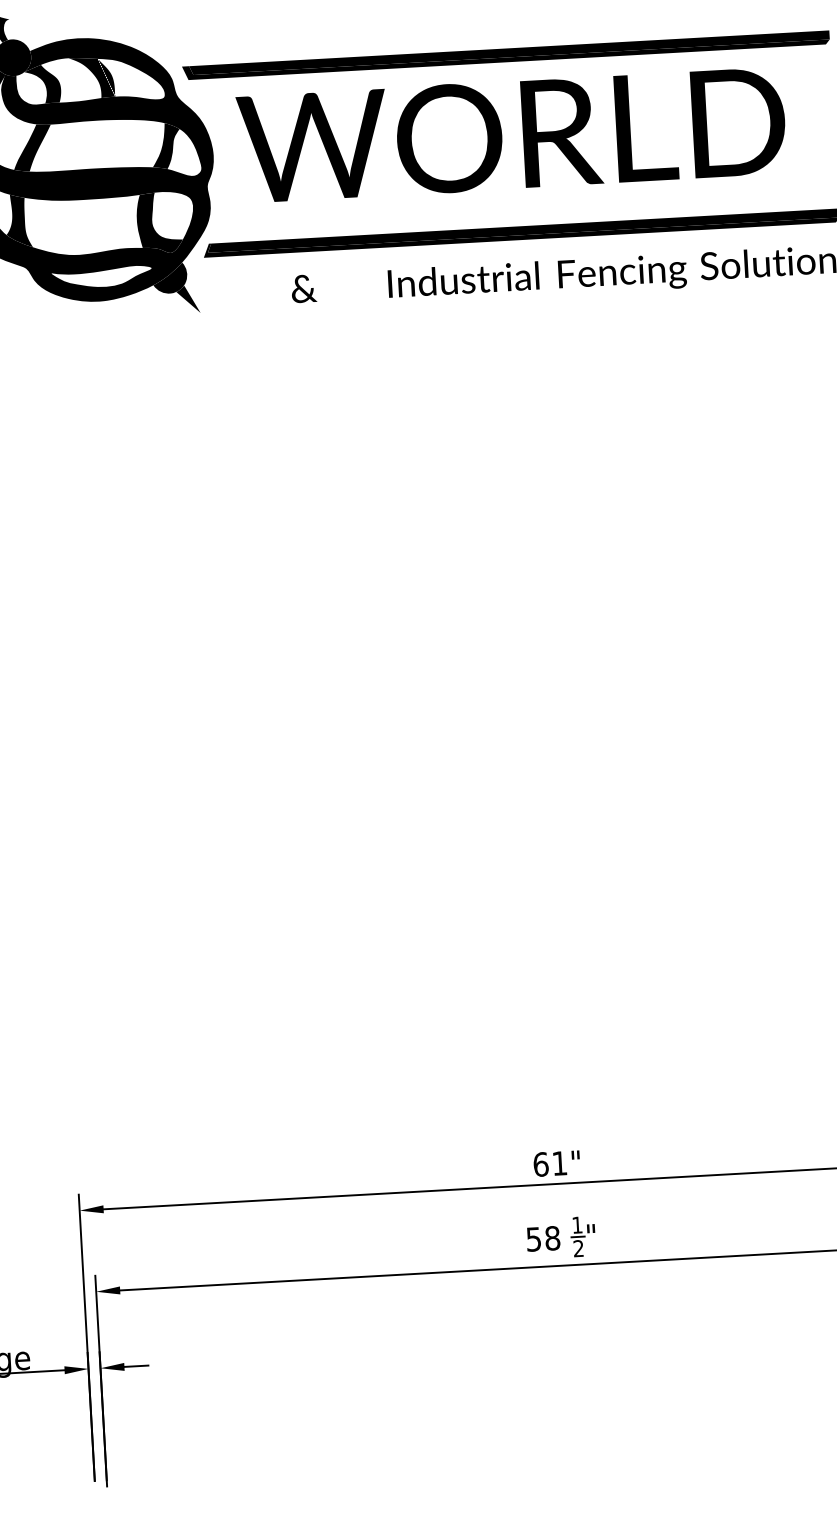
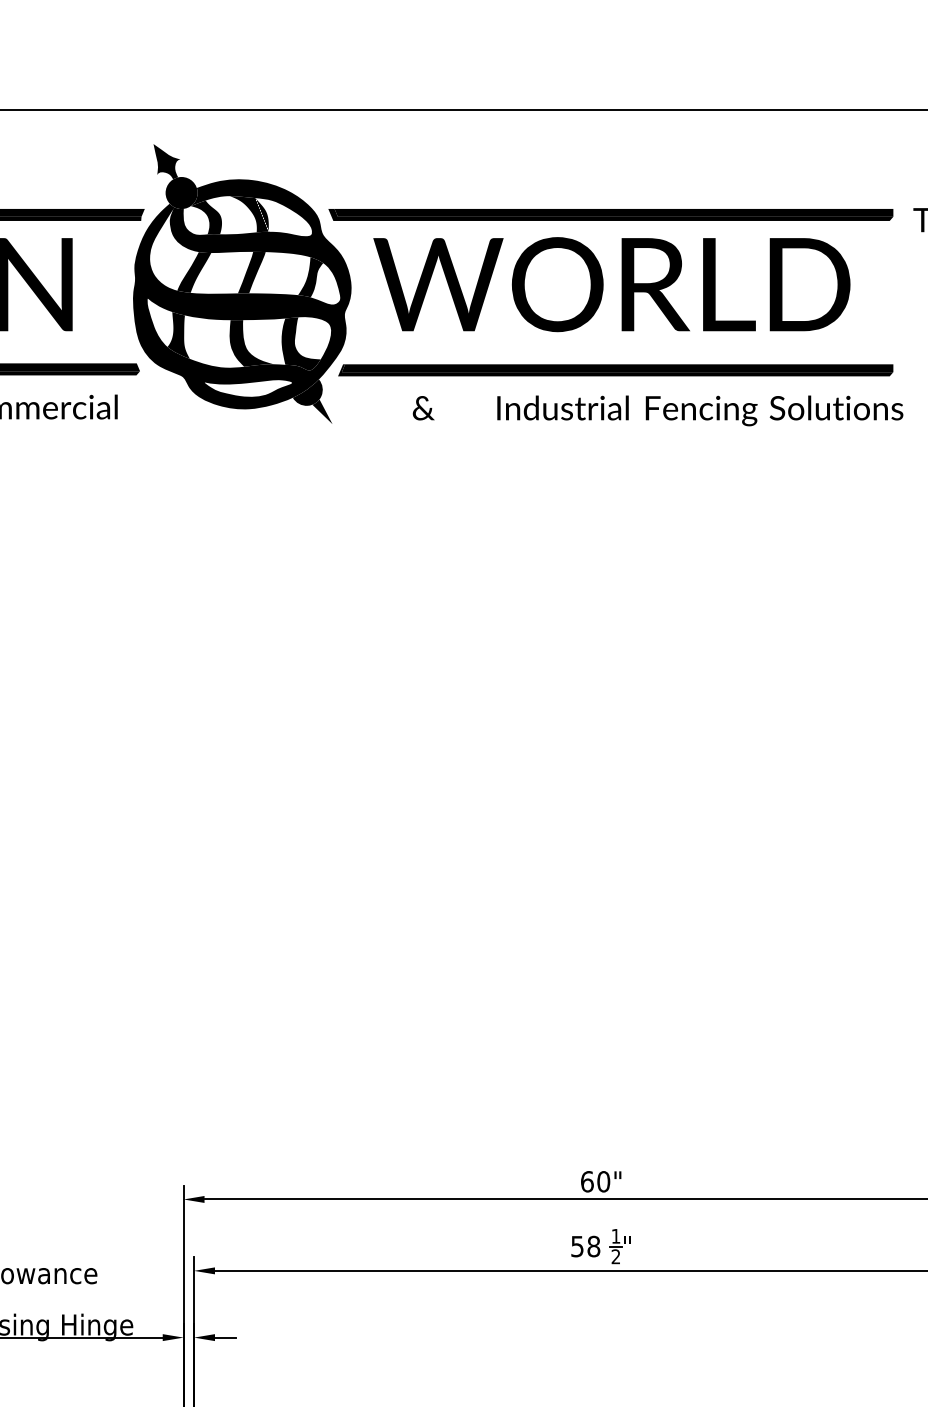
fill: (98, 144) -> (251, 272), added
fill: (102, 225) -> (251, 343), added
text: (559, 1163) -> (603, 1181), 61" -> 60"

